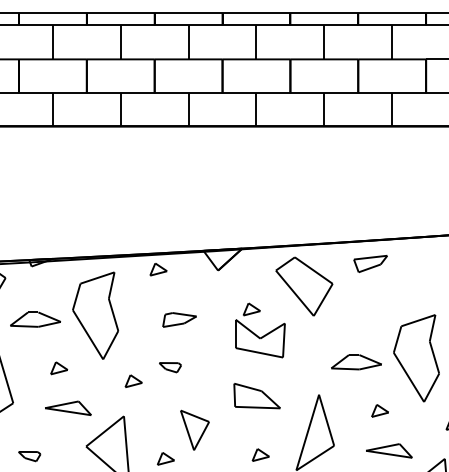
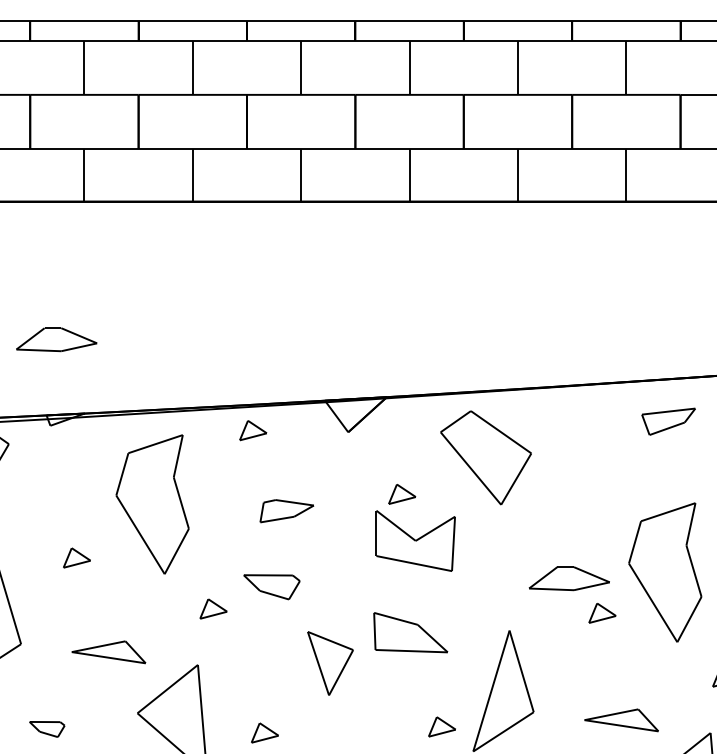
part: (370, 263) -> (668, 420), moved
part: (35, 319) -> (56, 339), moved
part: (170, 367) -> (272, 587), size x1.6
part: (59, 368) -> (77, 558), moved
part: (379, 410) -> (601, 612), moved
part: (194, 429) -> (329, 662), moved
part: (260, 454) -> (441, 726), moved

